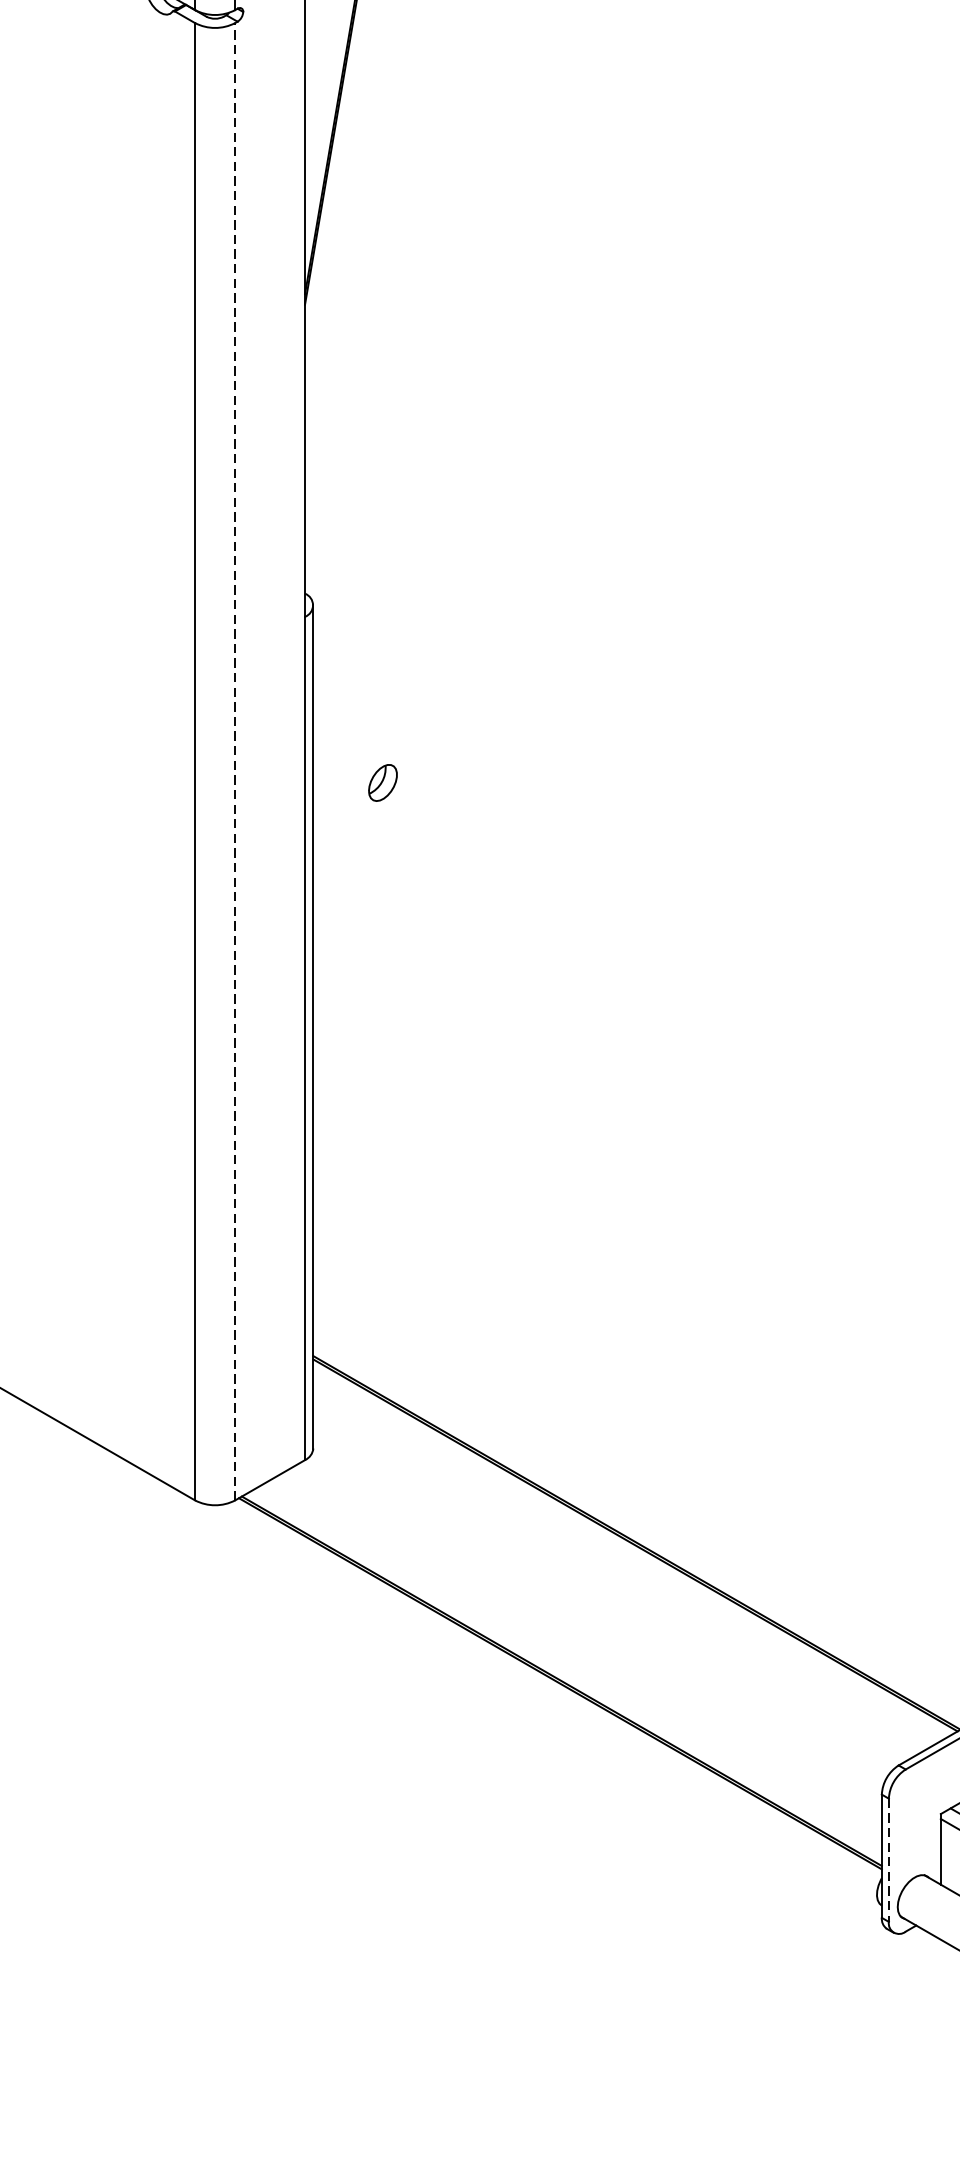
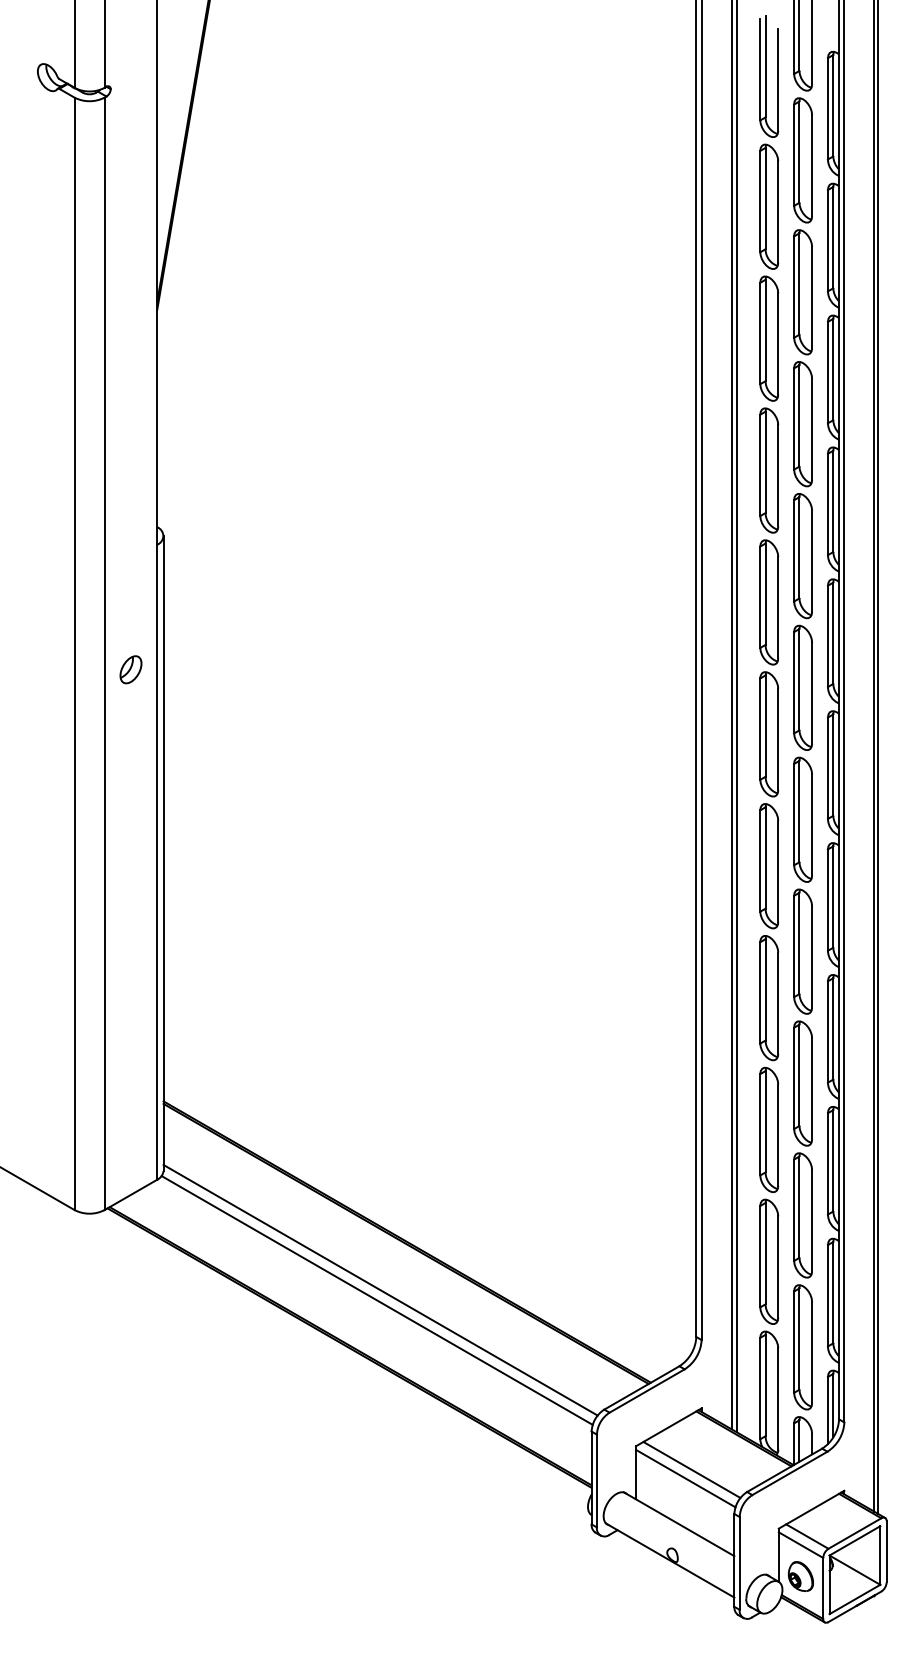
line: (234, 761) -> (104, 653), dashed -> solid
part: (382, 782) -> (130, 669), moved
line: (601, 1605) -> (380, 1289), added
line: (596, 1620) -> (376, 1300), added
line: (888, 1860) -> (596, 1481), dashed -> solid

